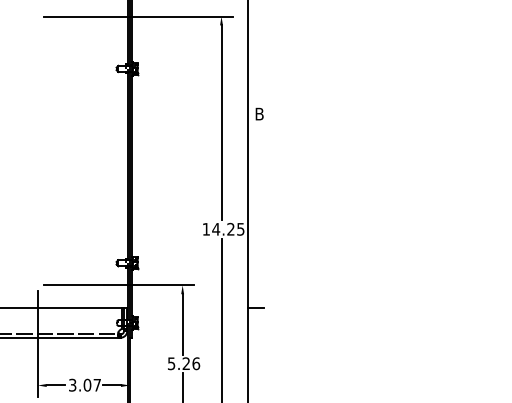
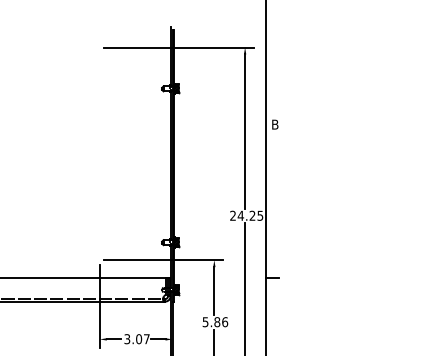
text: (205, 228) -> (232, 215), 14.25 -> 24.25
text: (186, 364) -> (217, 322), 5.26 -> 5.86

